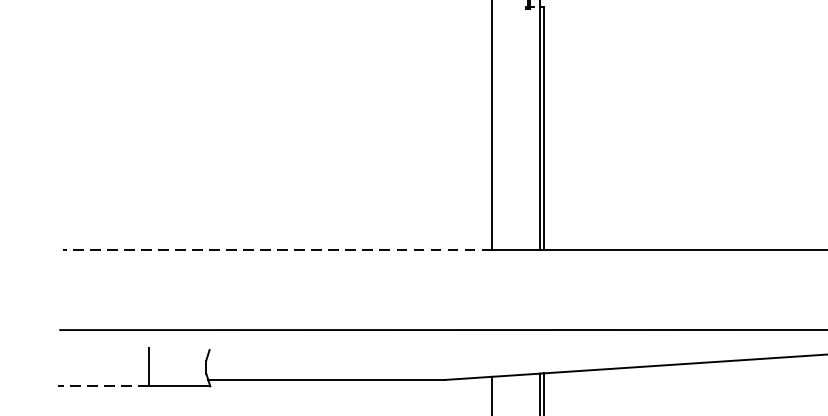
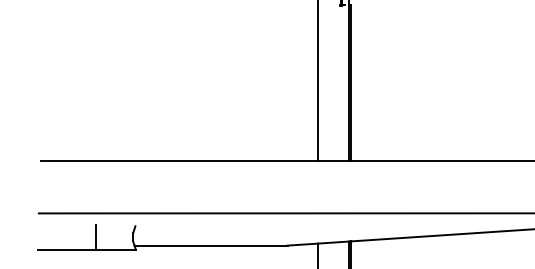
line: (277, 249) -> (179, 161), dashed -> solid
line: (103, 385) -> (66, 249), dashed -> solid

